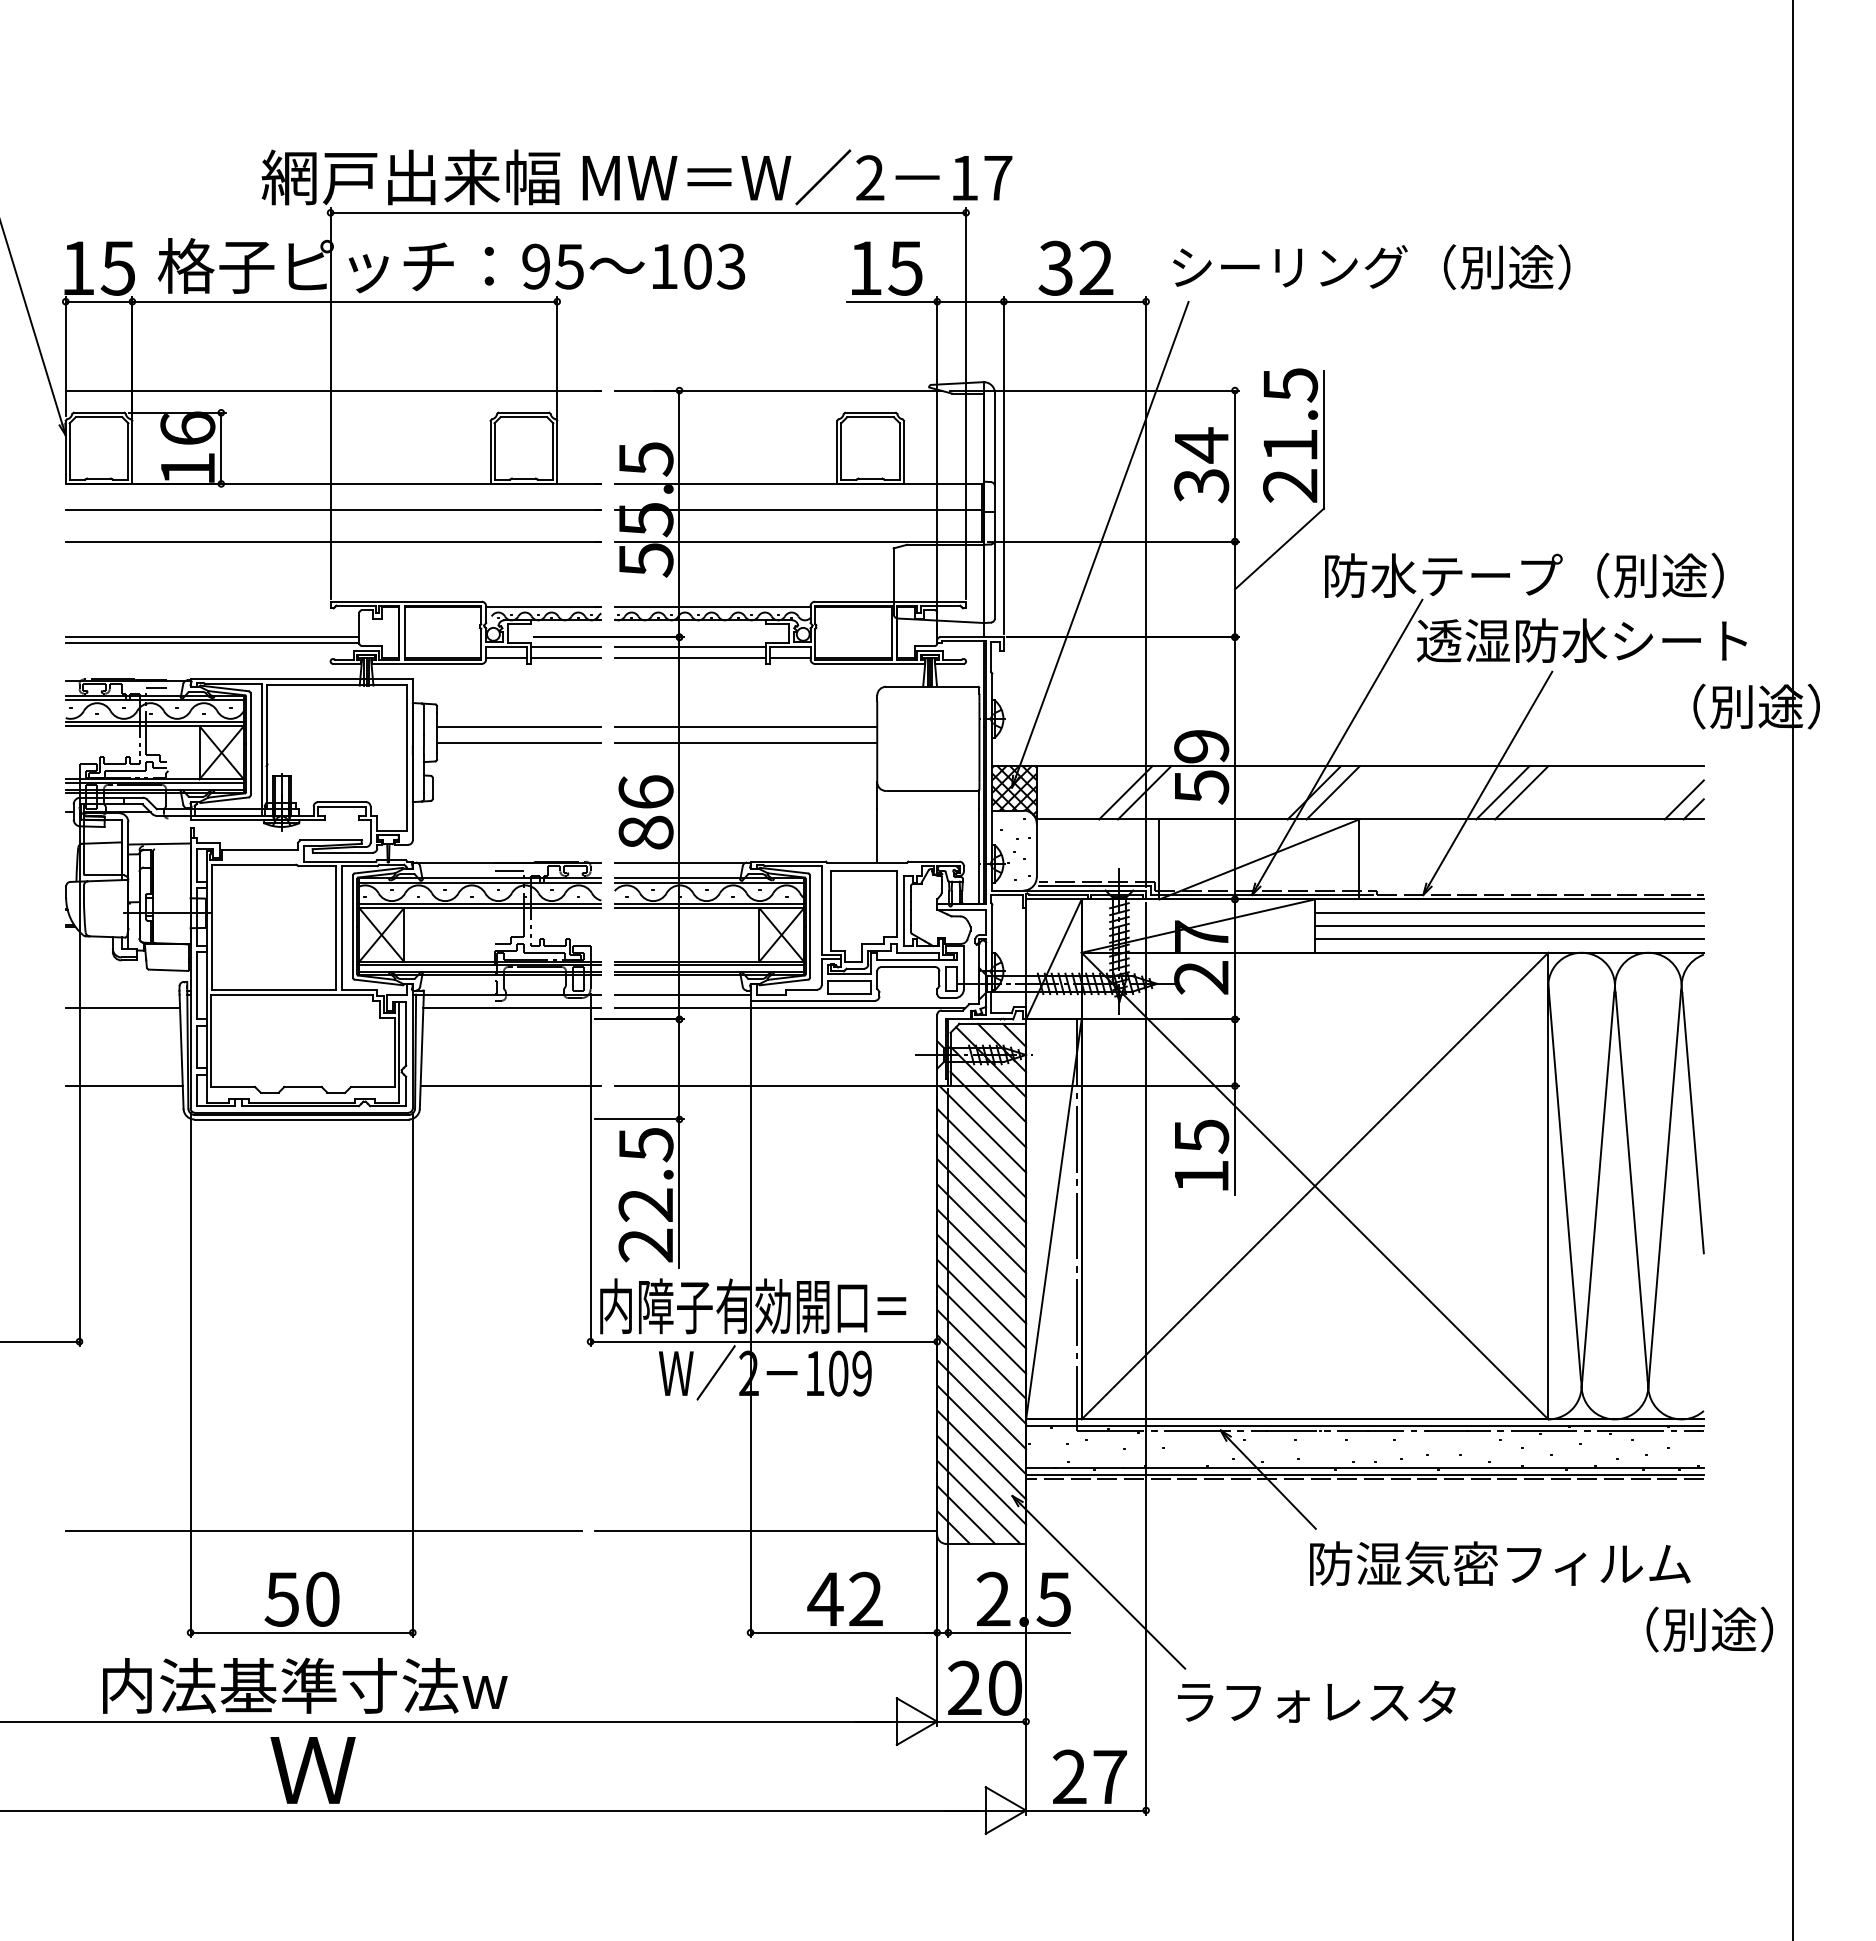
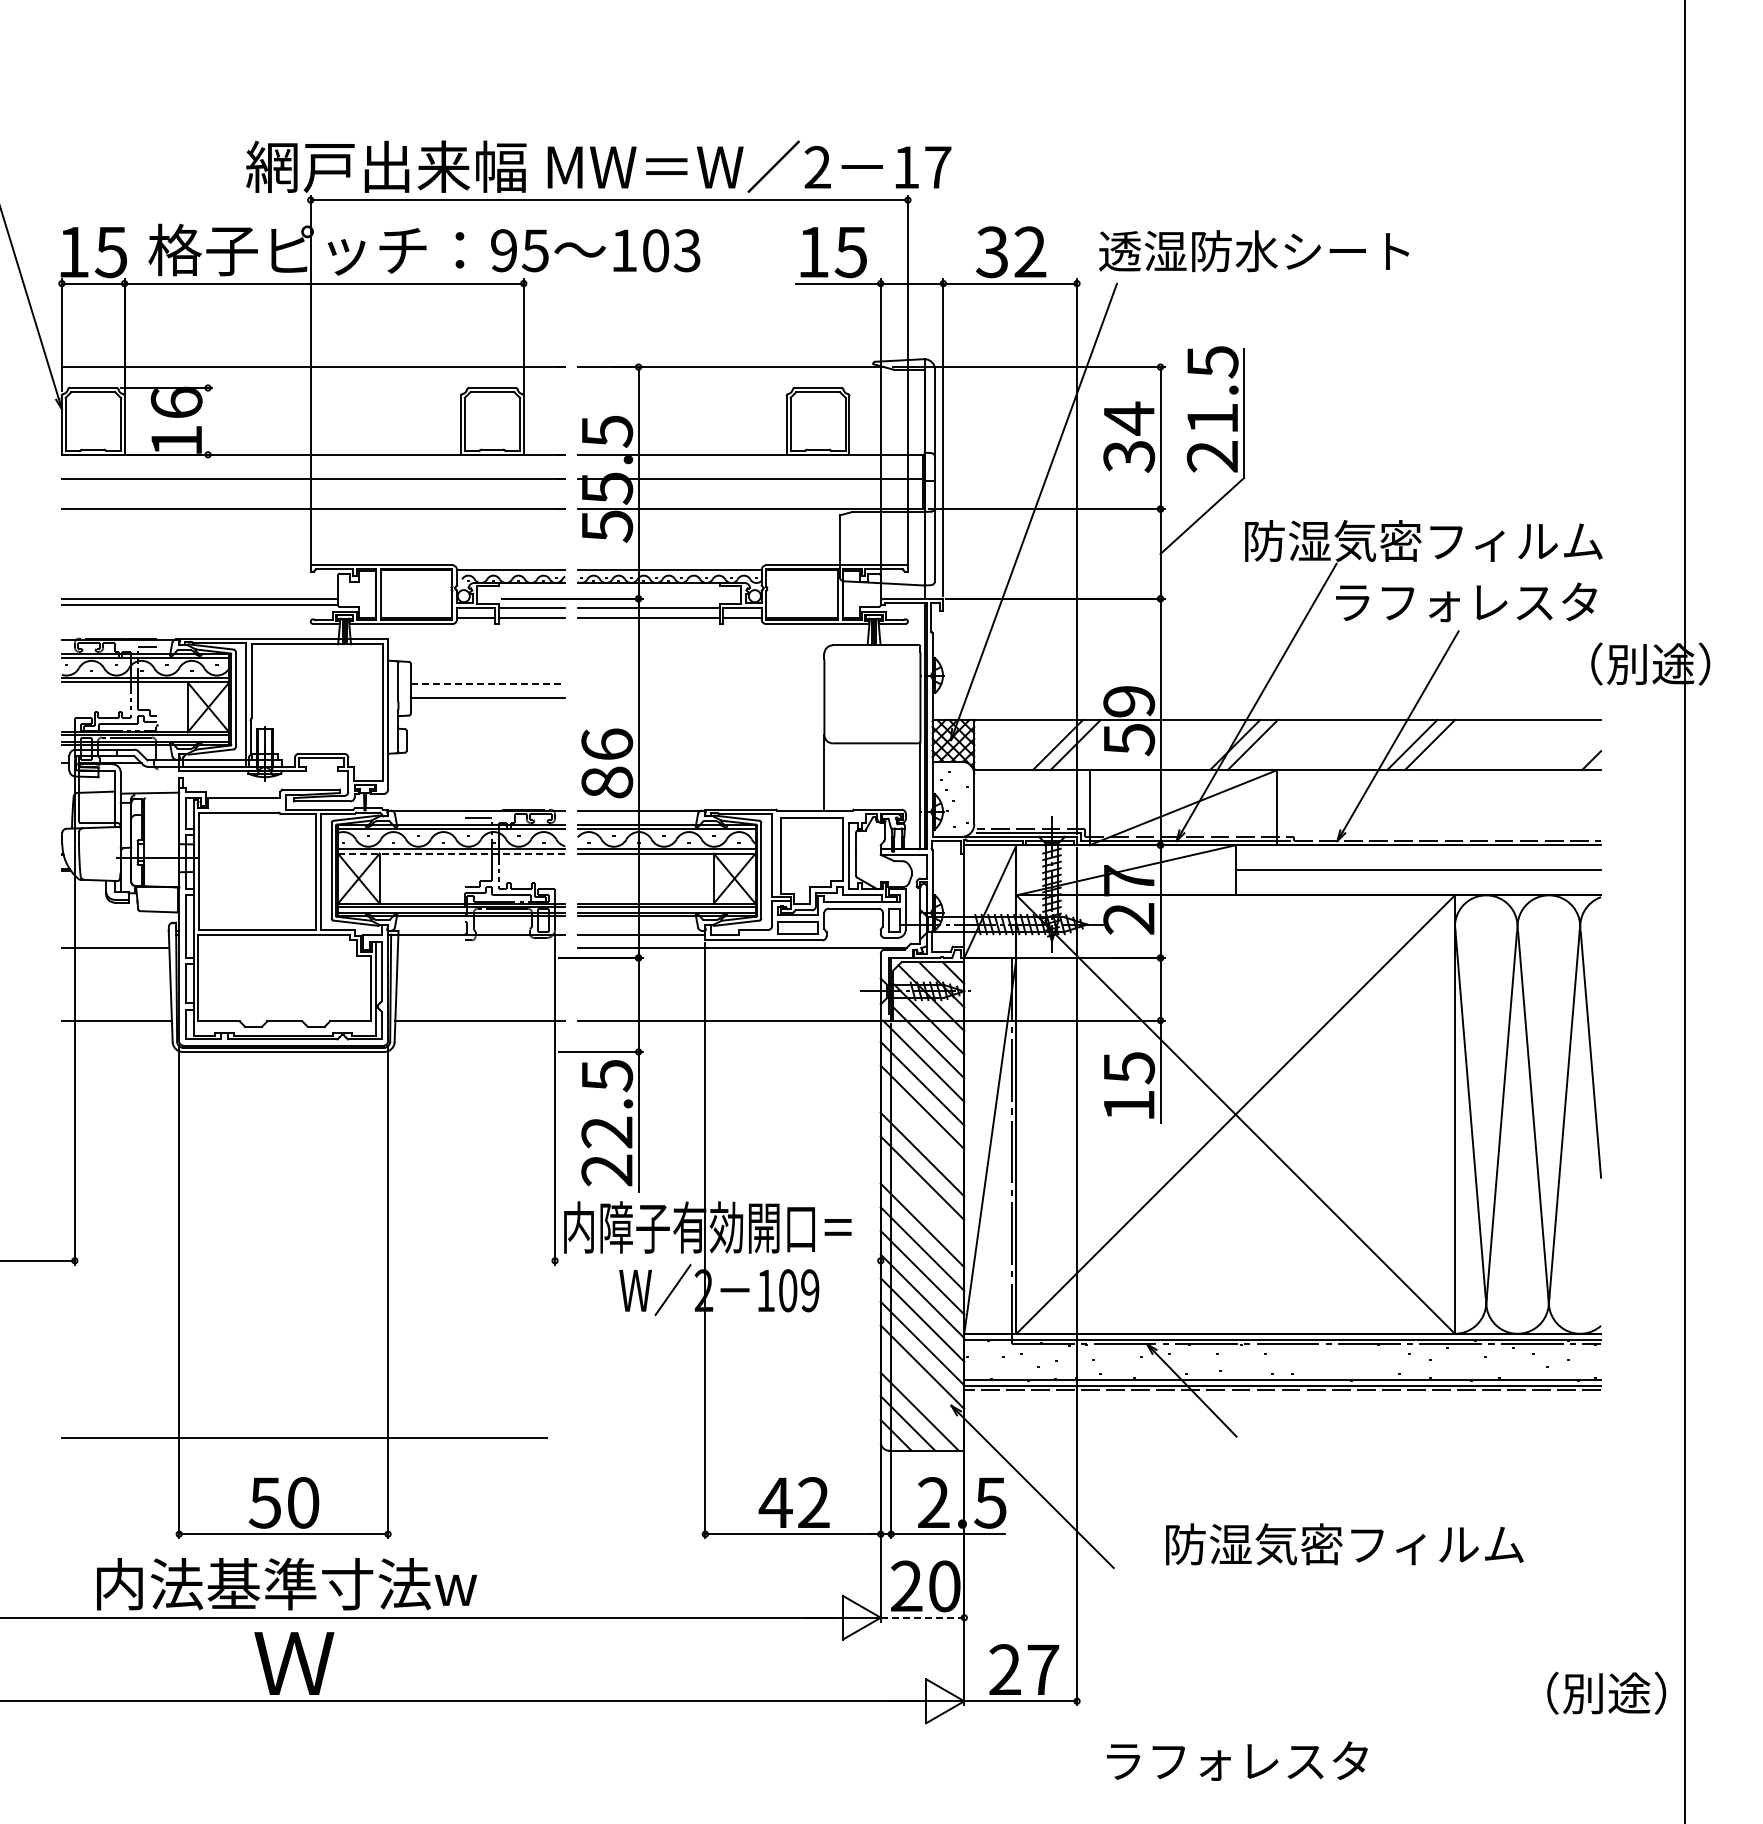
text: (1370, 266) -> (1287, 250), シーリング（別途） -> 透湿防水シート
line: (221, 448) -> (208, 421), removed
text: (1546, 575) -> (1453, 540), 防水テープ（別途） -> 防湿気密フィルム
text: (1581, 641) -> (1486, 602), 透湿防水シート -> ラフォレスタ
line: (519, 727) -> (488, 683), solid -> dashed
line: (745, 727) -> (700, 683), removed
line: (745, 742) -> (700, 697), removed
line: (1684, 799) -> (1582, 751), removed
line: (480, 908) -> (451, 853), solid -> dashed
line: (1509, 912) -> (1418, 857), removed
line: (1509, 939) -> (1418, 882), removed
line: (512, 1008) -> (481, 947), removed
line: (981, 1203) -> (922, 1130), removed
line: (981, 1278) -> (922, 1201), removed
line: (763, 1341) -> (717, 1260), removed
line: (981, 1479) -> (922, 1390), removed
line: (765, 1530) -> (719, 1438), removed
text: (1499, 1563) -> (1344, 1544), moved
text: (1709, 1628) -> (1606, 1692), moved
text: (1316, 1701) -> (1237, 1760), moved
line: (981, 1721) -> (922, 1617), solid -> dashed

